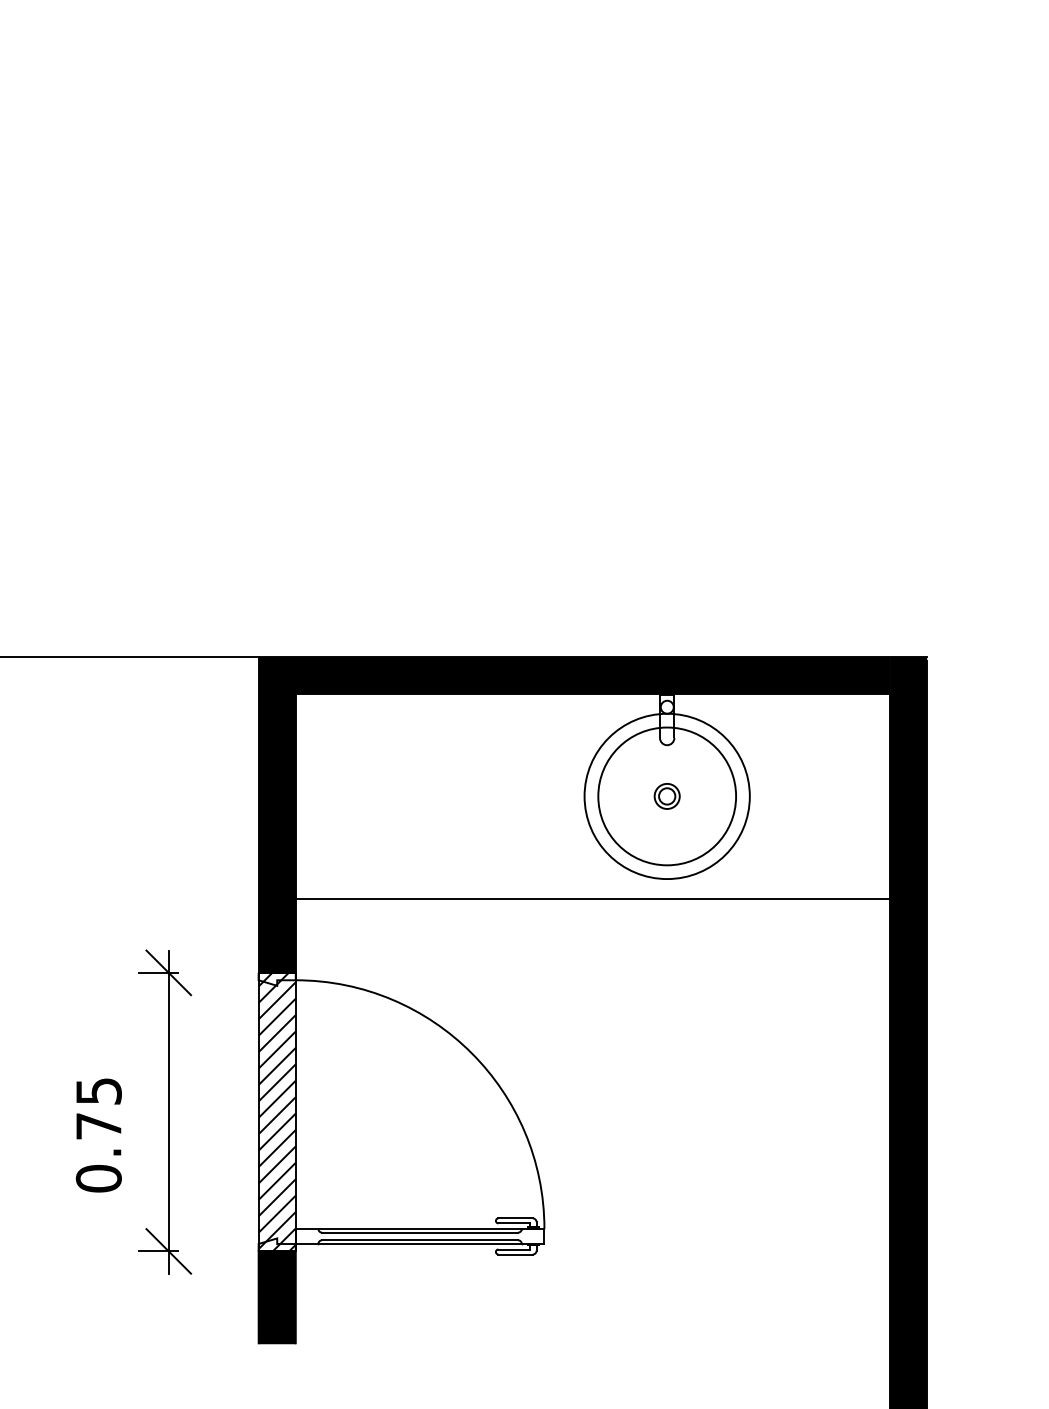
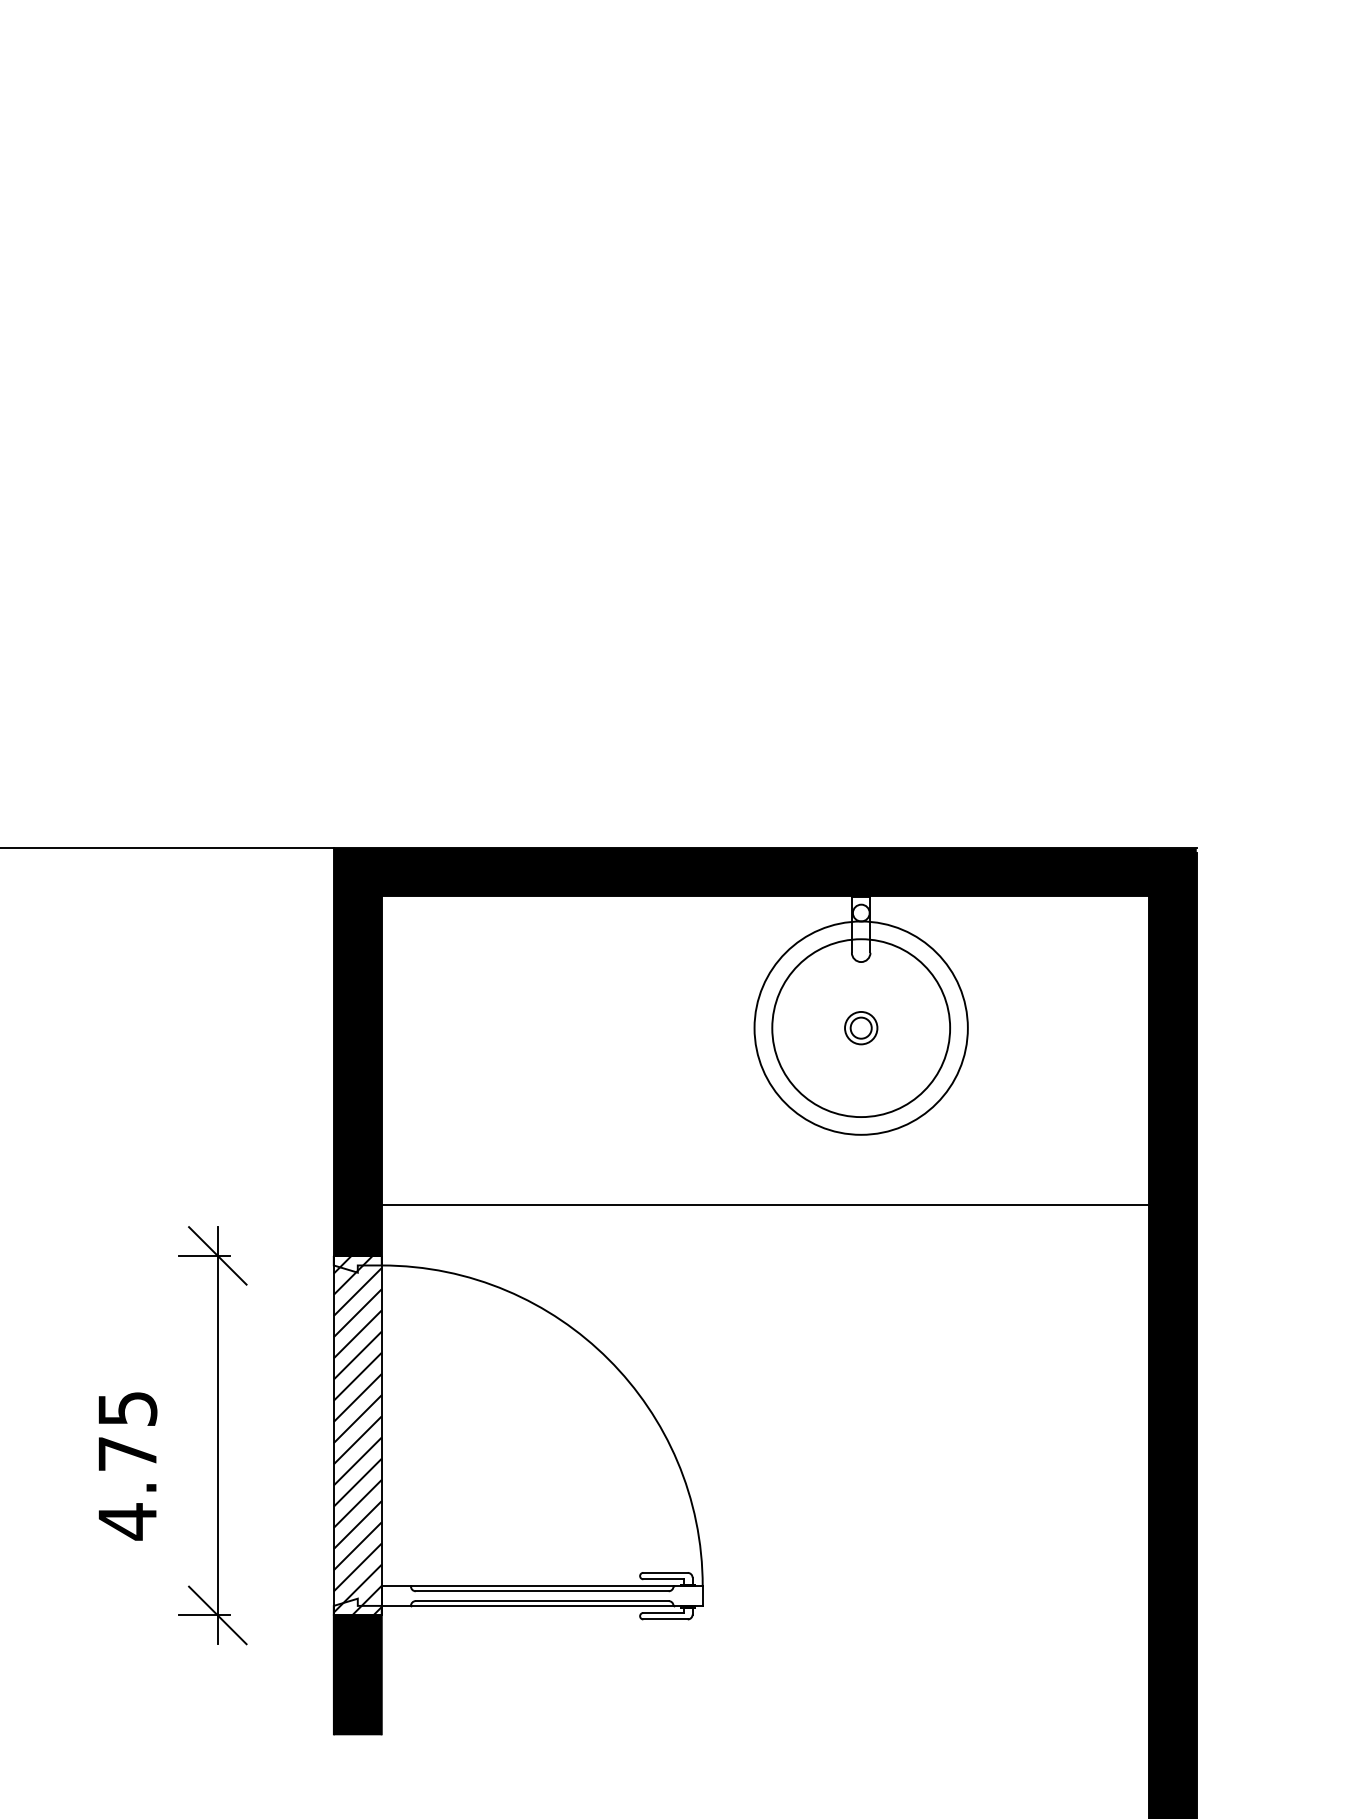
line: (592, 898) -> (764, 1205), moved
text: (98, 1178) -> (127, 1521), 0.75 -> 4.75

